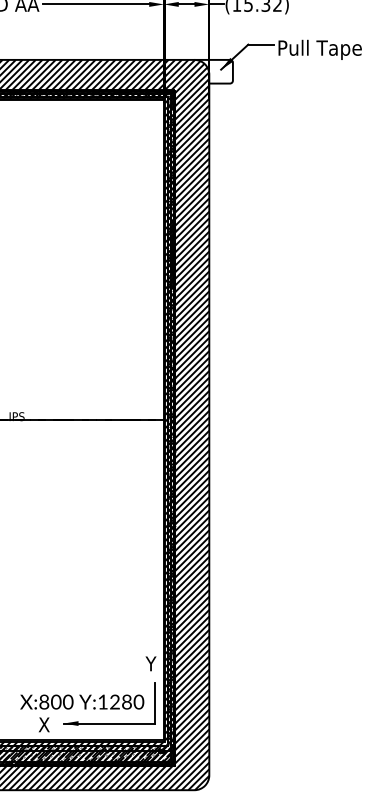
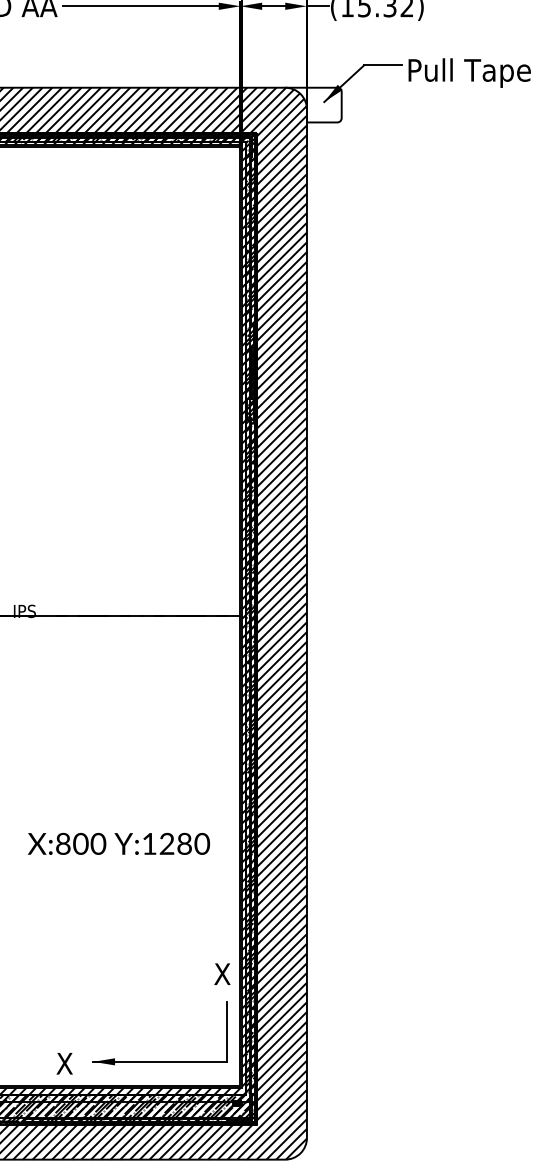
text: (150, 663) -> (220, 973), Y -> X
text: (82, 701) -> (119, 843), moved

